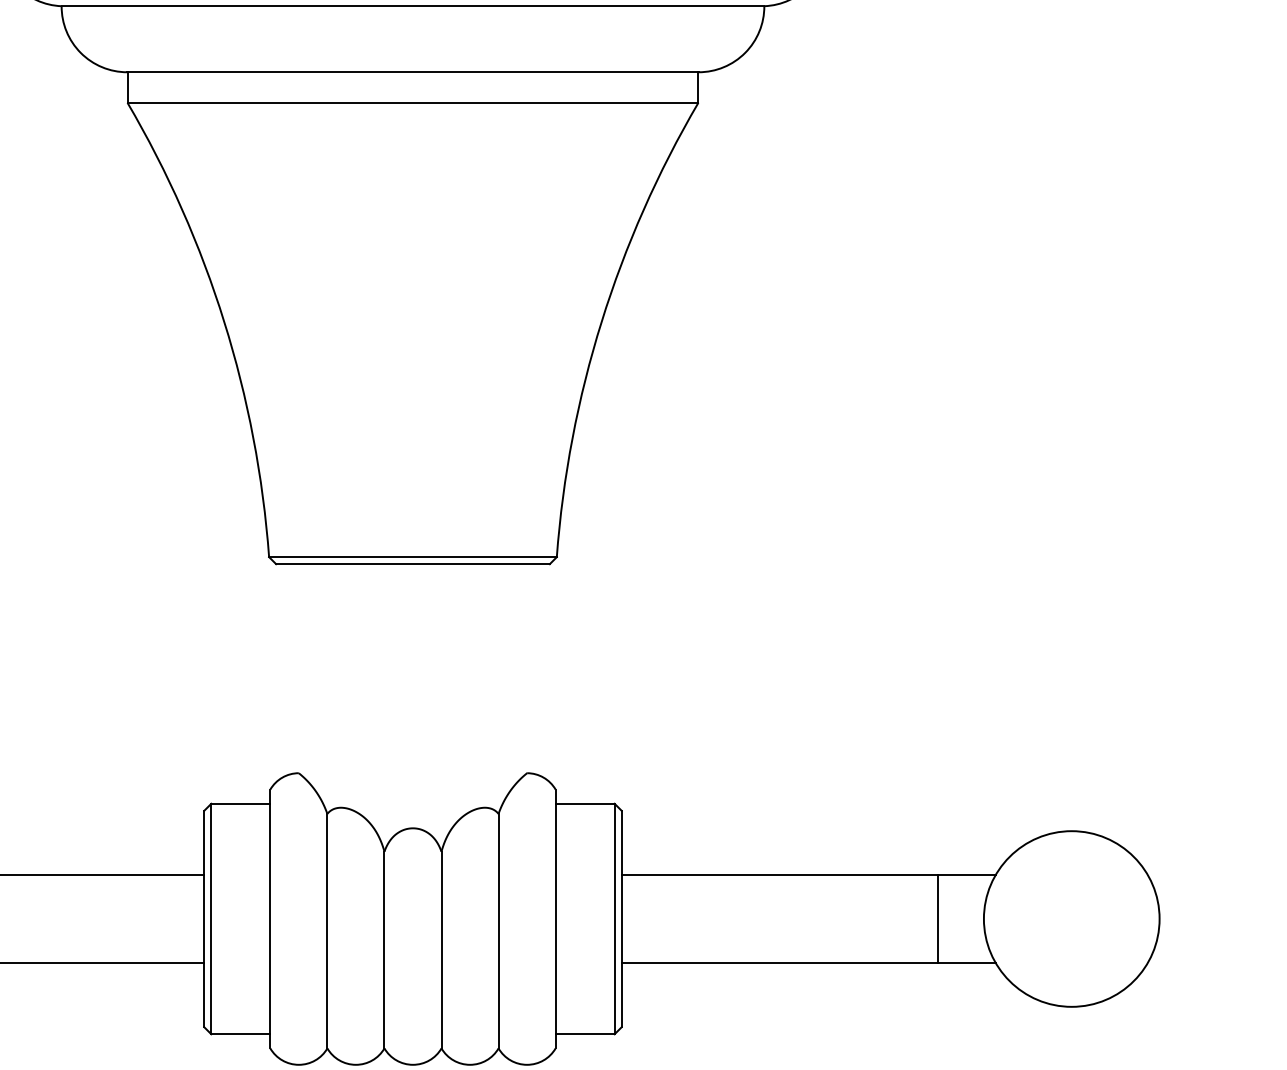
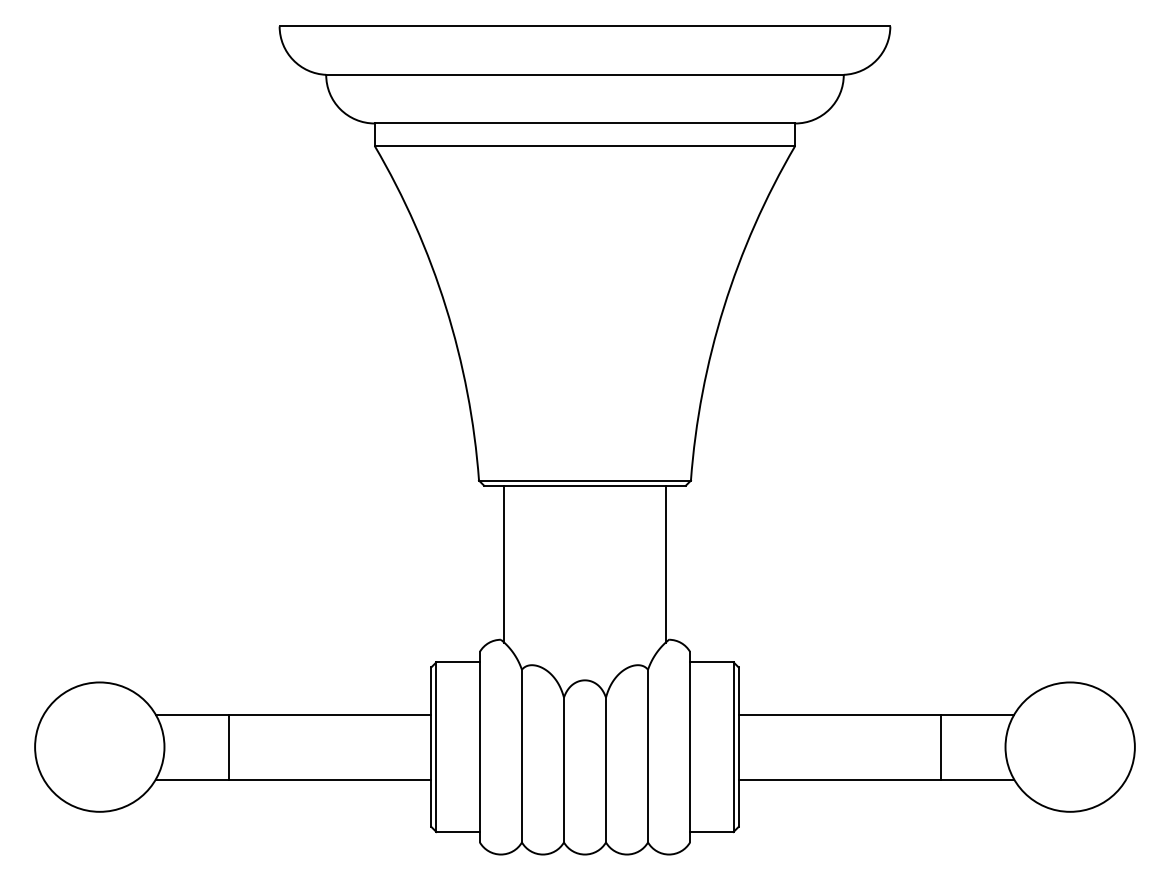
line: (303, 669) -> (504, 563), added
line: (522, 669) -> (665, 563), added
line: (937, 918) -> (940, 746), moved

